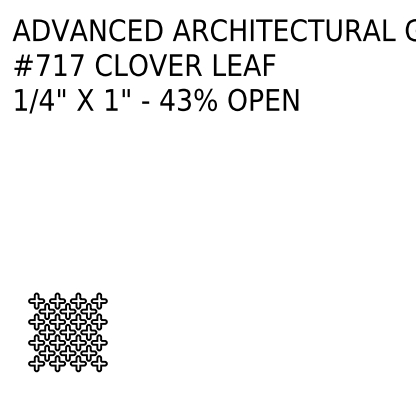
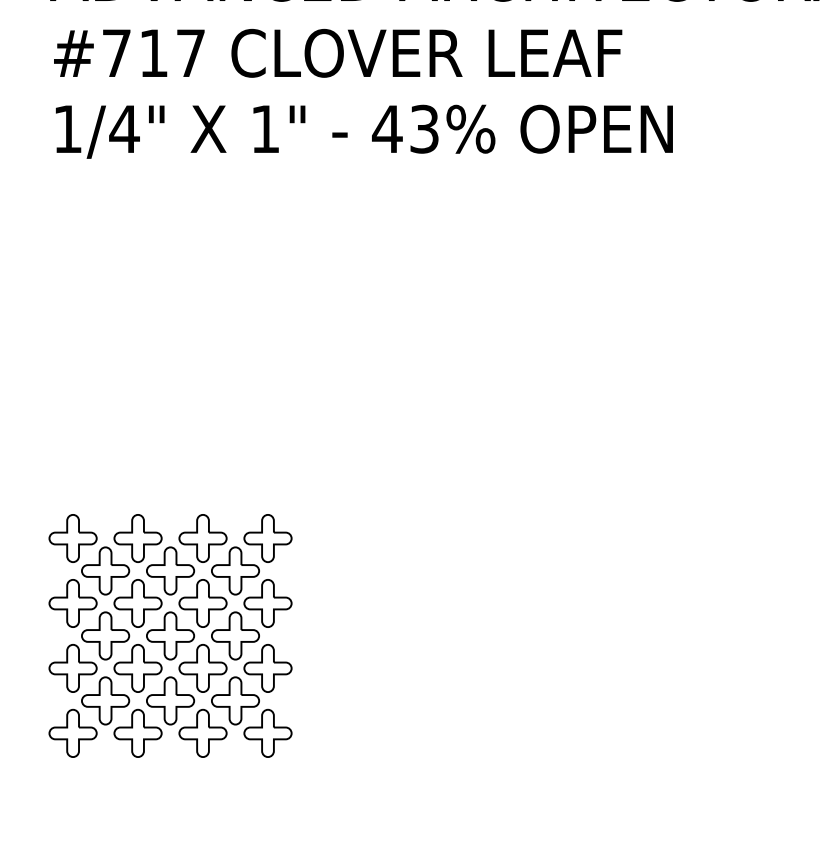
part: (67, 332) -> (169, 636), size x1.43

